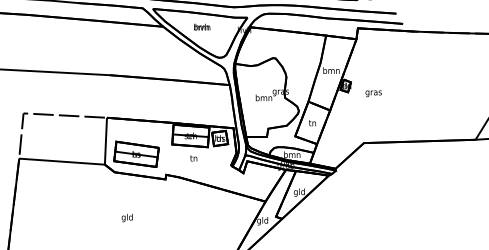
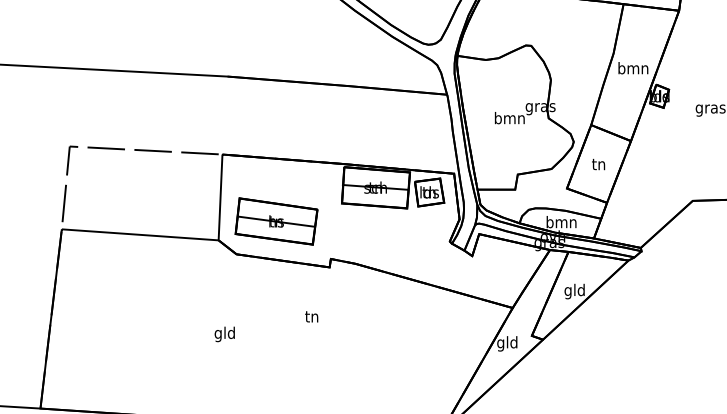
text: (193, 158) -> (311, 316), moved
text: (126, 217) -> (223, 333), moved

